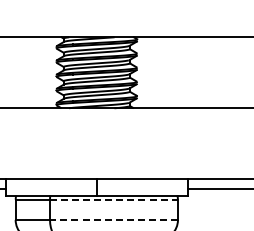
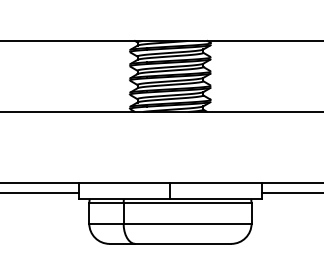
line: (113, 199) -> (187, 203), dashed -> solid
line: (113, 219) -> (187, 223), dashed -> solid

